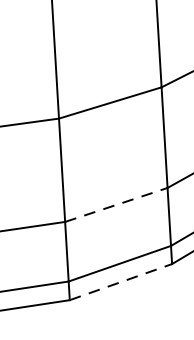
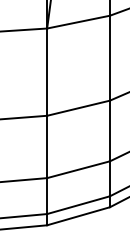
line: (117, 204) -> (79, 169), dashed -> solid
line: (120, 282) -> (78, 216), dashed -> solid

